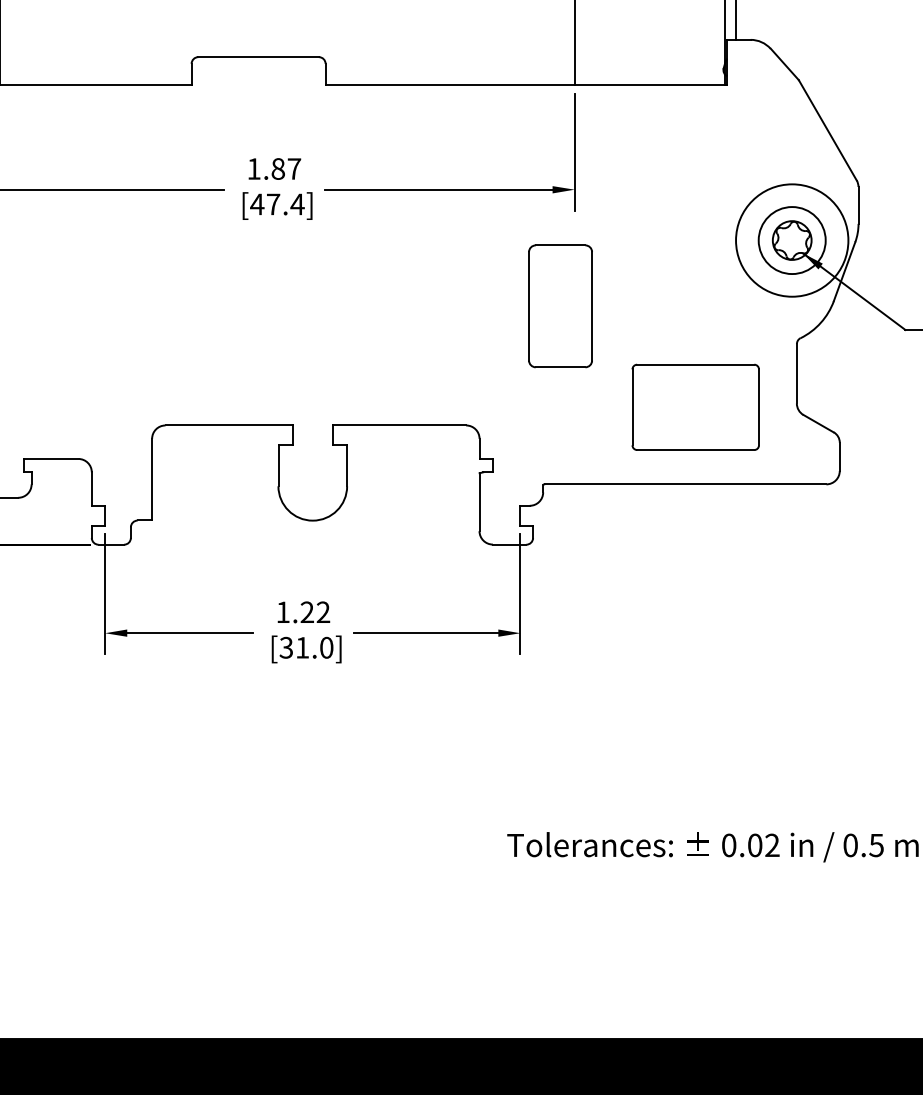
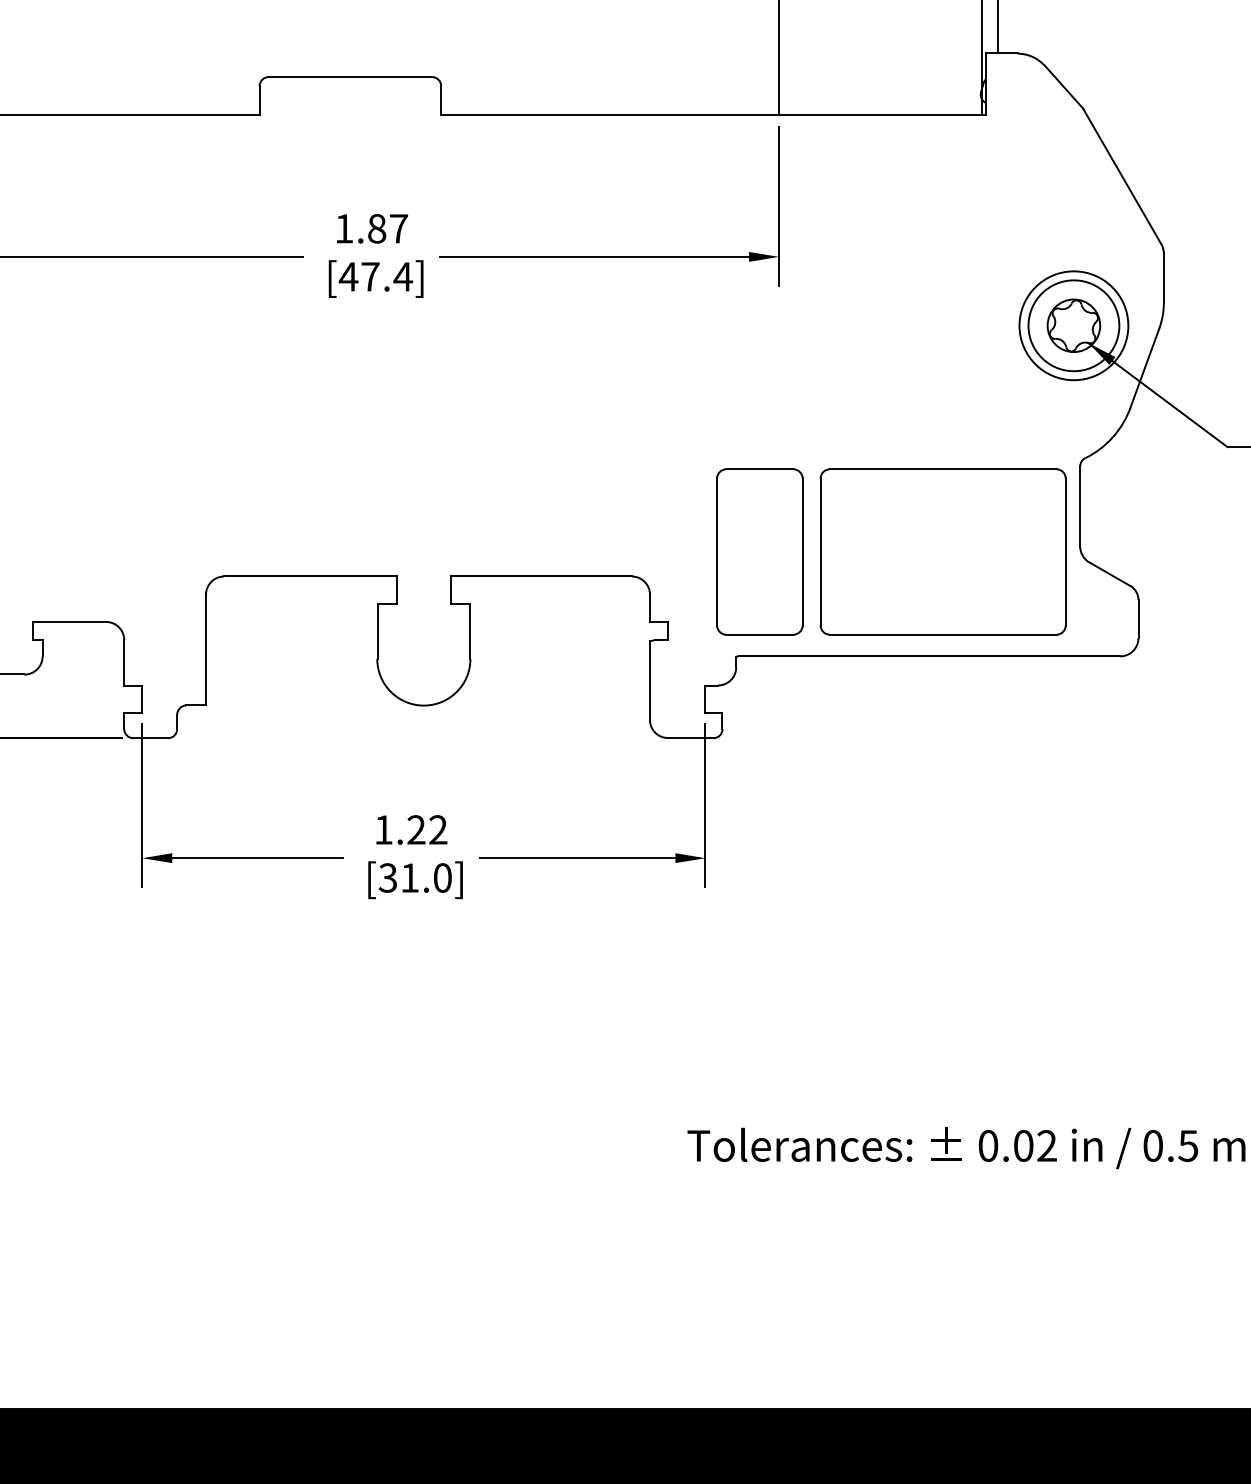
circle: (791, 240) -> (1073, 325), size x0.71
part: (560, 305) -> (759, 551), moved
part: (695, 407) -> (942, 551), size x1.43

